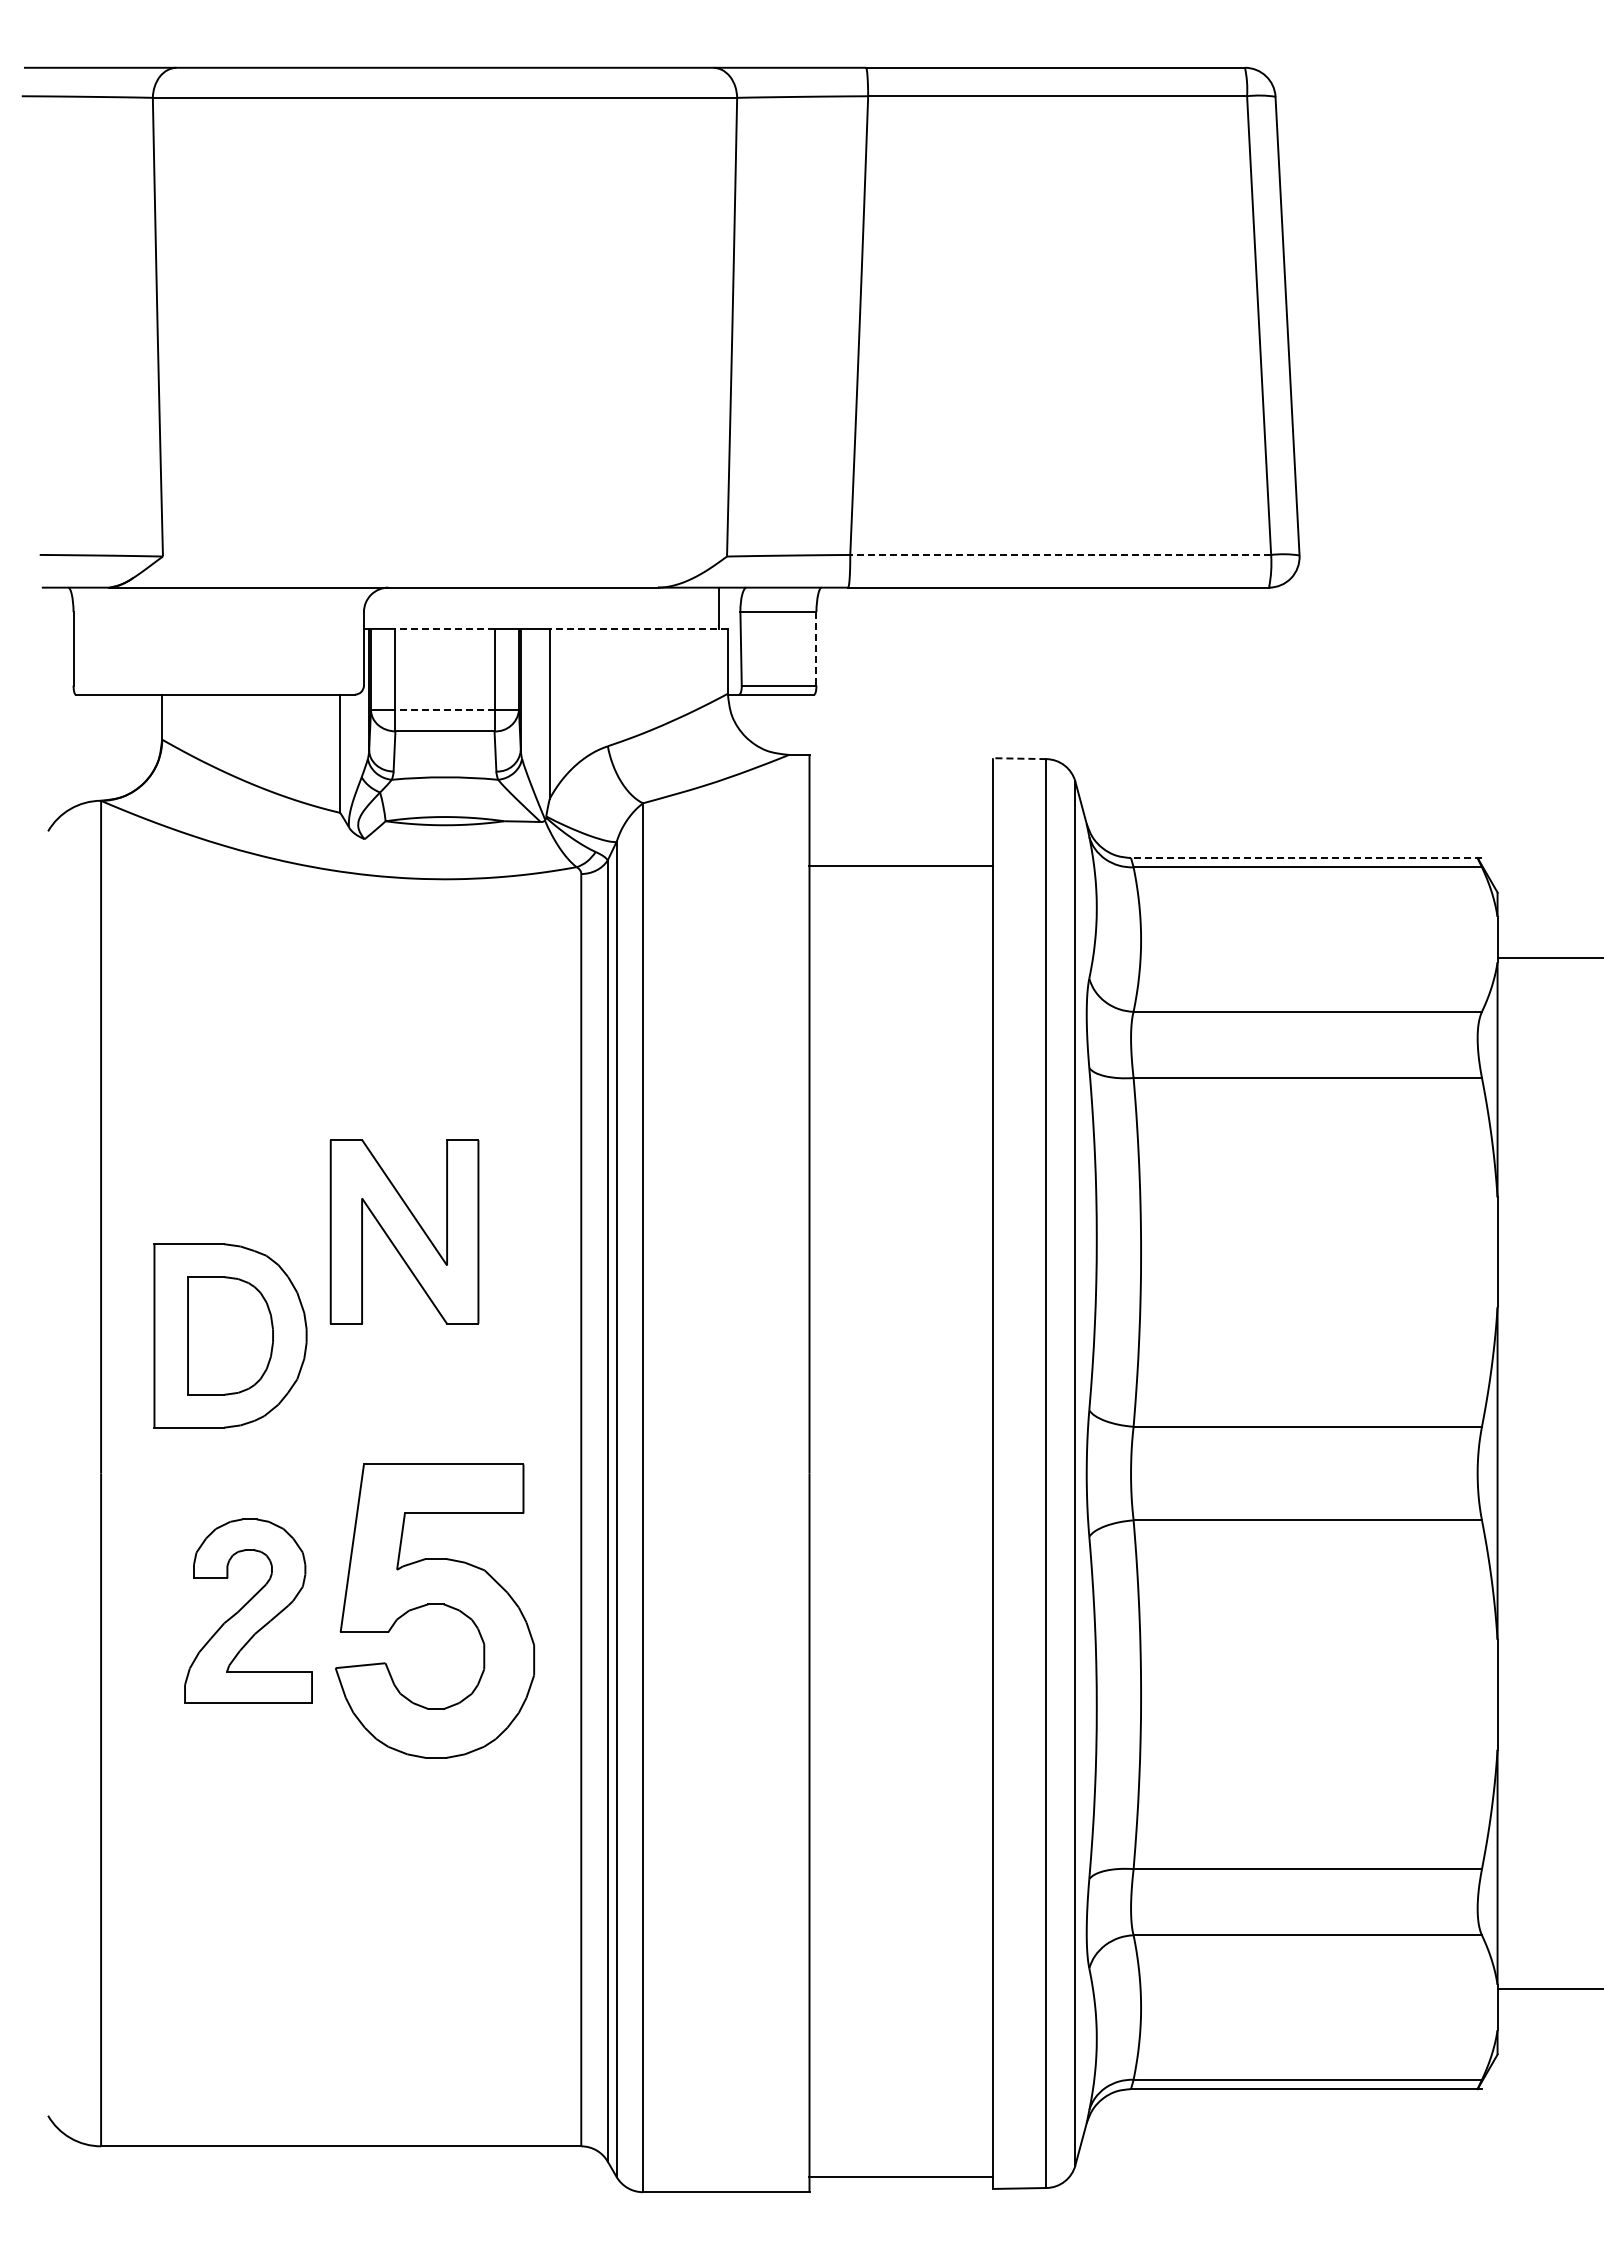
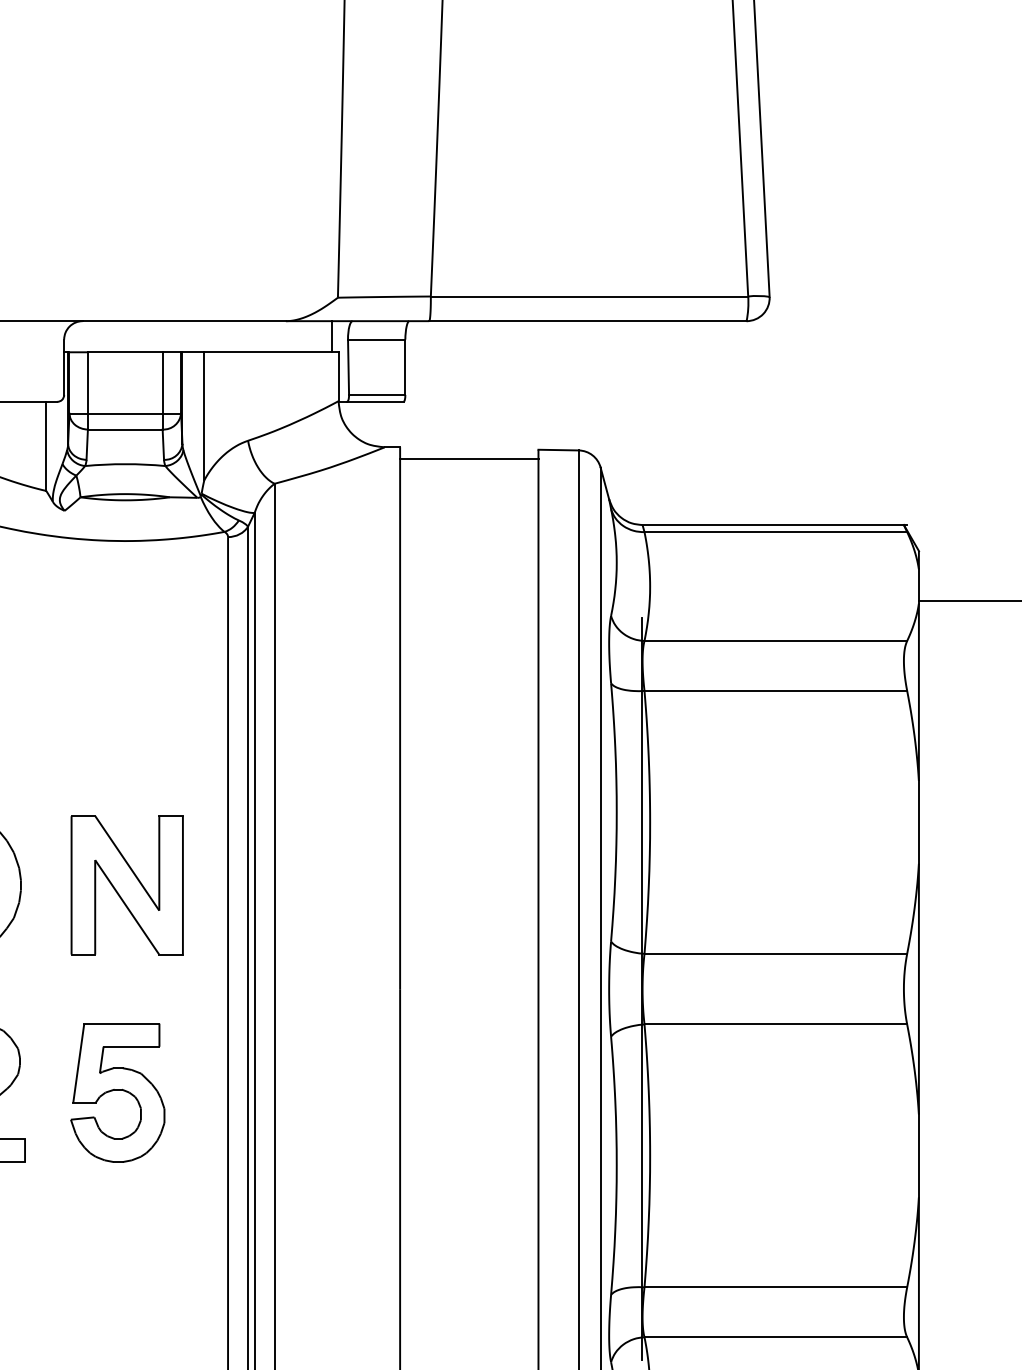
line: (1060, 554) -> (589, 296), dashed -> solid
line: (445, 628) -> (125, 351), dashed -> solid
line: (638, 628) -> (271, 351), dashed -> solid
line: (816, 648) -> (405, 367), dashed -> solid
line: (445, 710) -> (125, 413), dashed -> solid
line: (1019, 758) -> (558, 449), dashed -> solid
line: (1306, 858) -> (774, 525), dashed -> solid
line: (901, 866) -> (469, 459), moved
part: (404, 1231) -> (127, 885), moved
line: (1130, 1473) -> (642, 989), added
part: (434, 1610) -> (117, 1092), size x0.62

